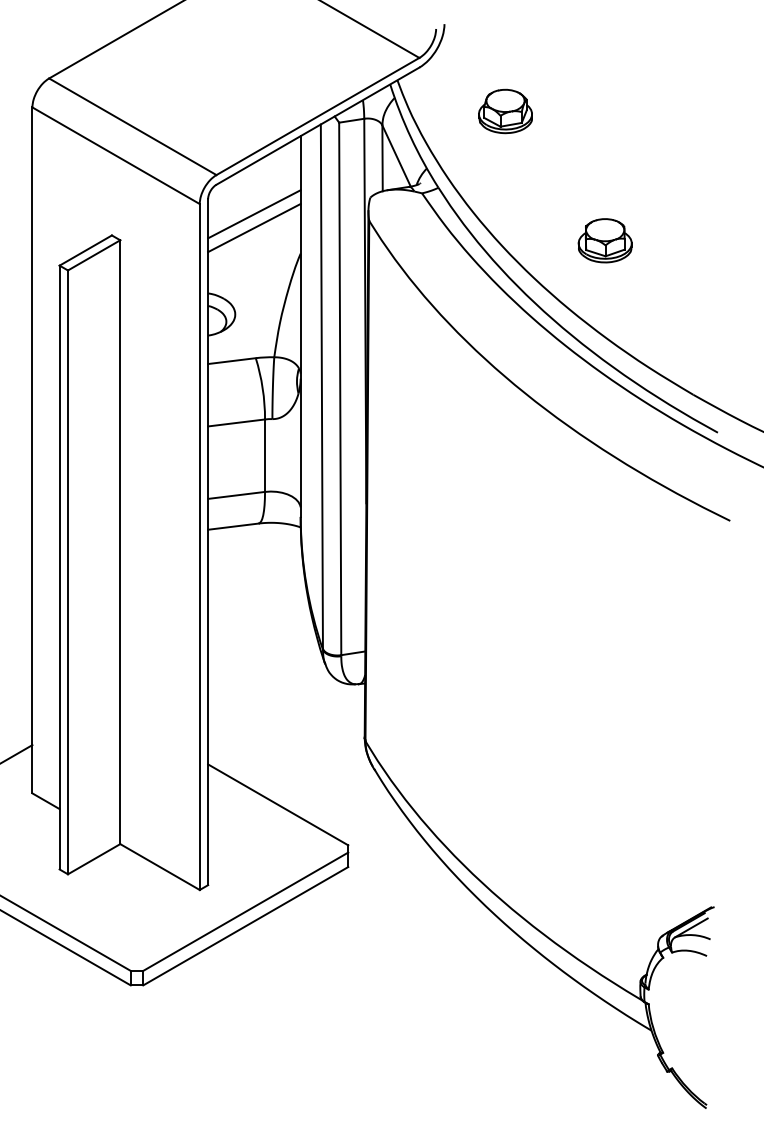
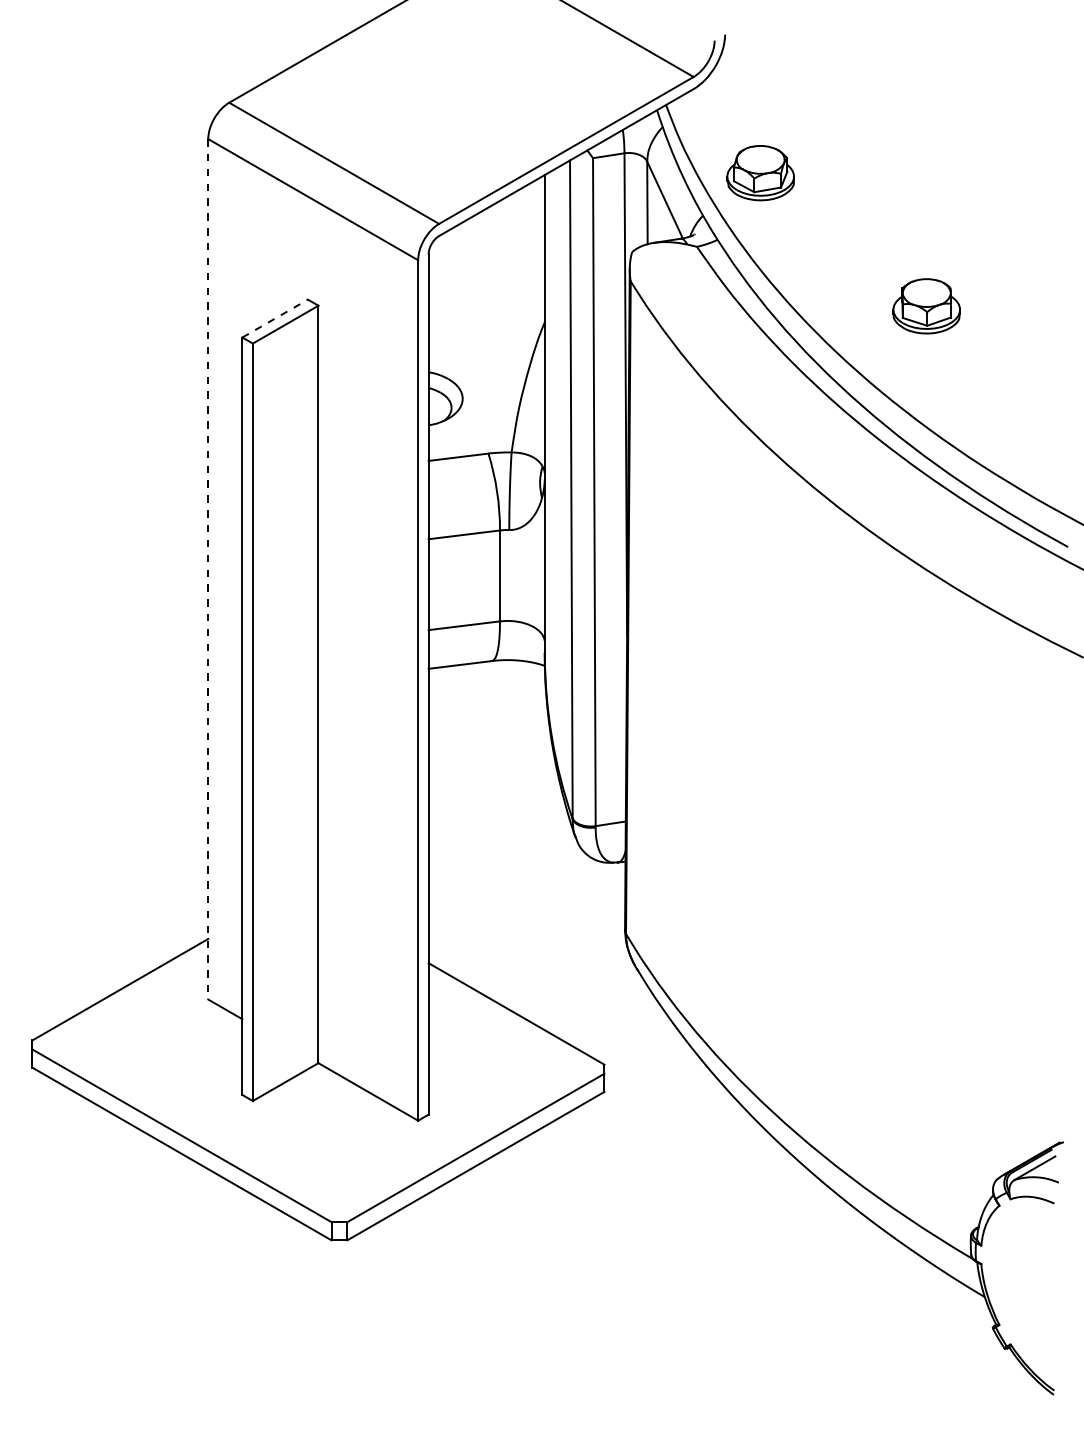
part: (505, 111) -> (760, 173), moved
line: (254, 213) -> (486, 272), removed
line: (254, 228) -> (486, 290), removed
line: (86, 250) -> (275, 318), solid -> dashed
line: (32, 450) -> (208, 569), solid -> dashed

